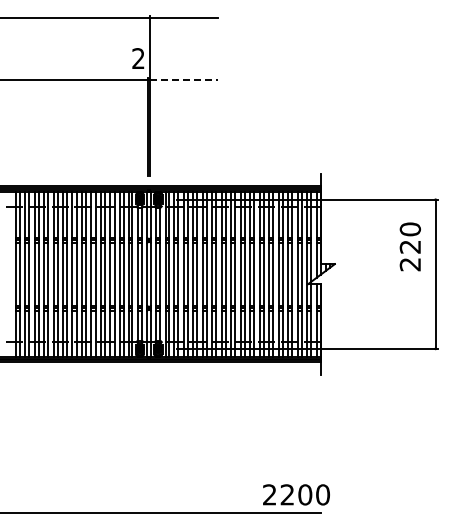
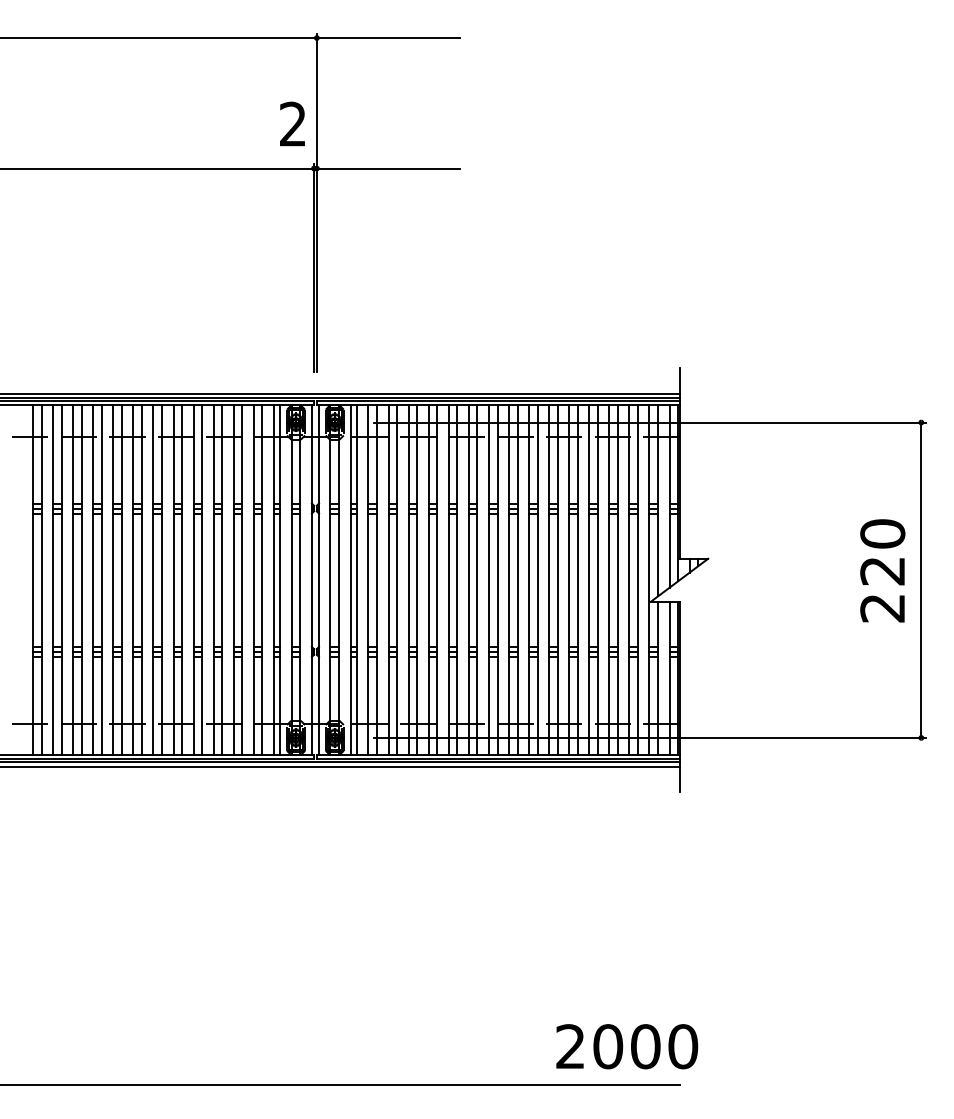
line: (183, 79) -> (388, 168), dashed -> solid
text: (409, 246) -> (880, 570), moved
text: (287, 494) -> (608, 1045), 2200 -> 2000

